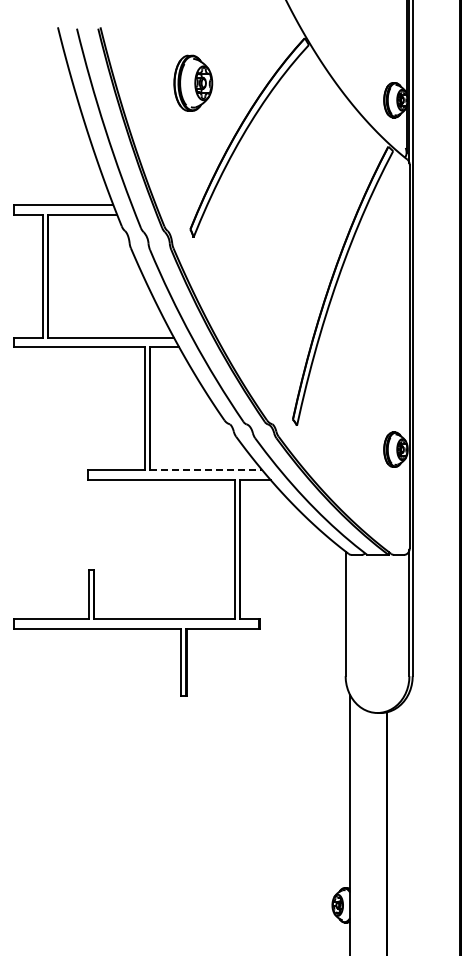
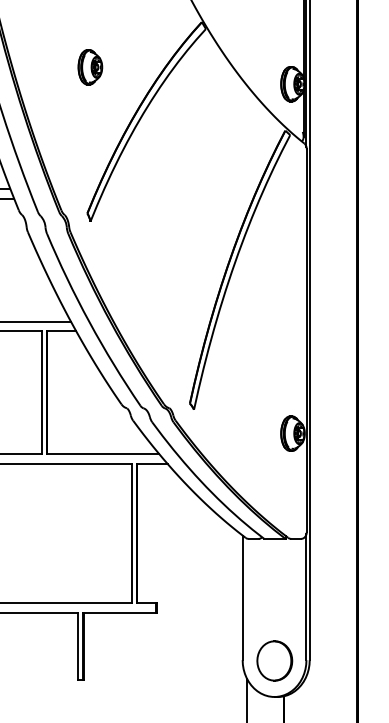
part: (193, 83) -> (90, 67), size x0.62
line: (206, 470) -> (103, 454), dashed -> solid
part: (377, 676) -> (274, 660), added

